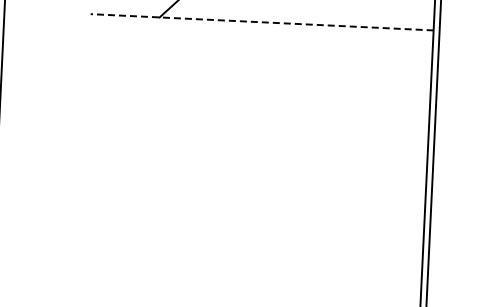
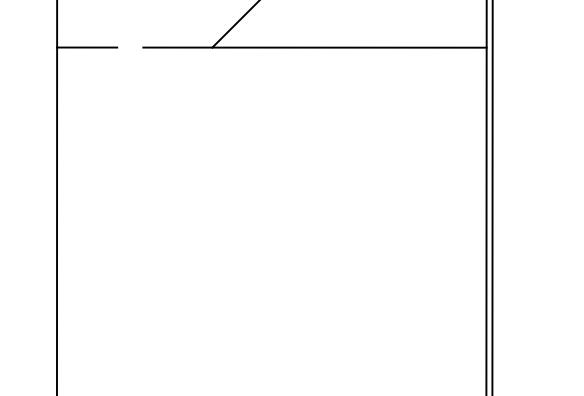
line: (34, 11) -> (87, 47), added
line: (261, 22) -> (314, 47), dashed -> solid

